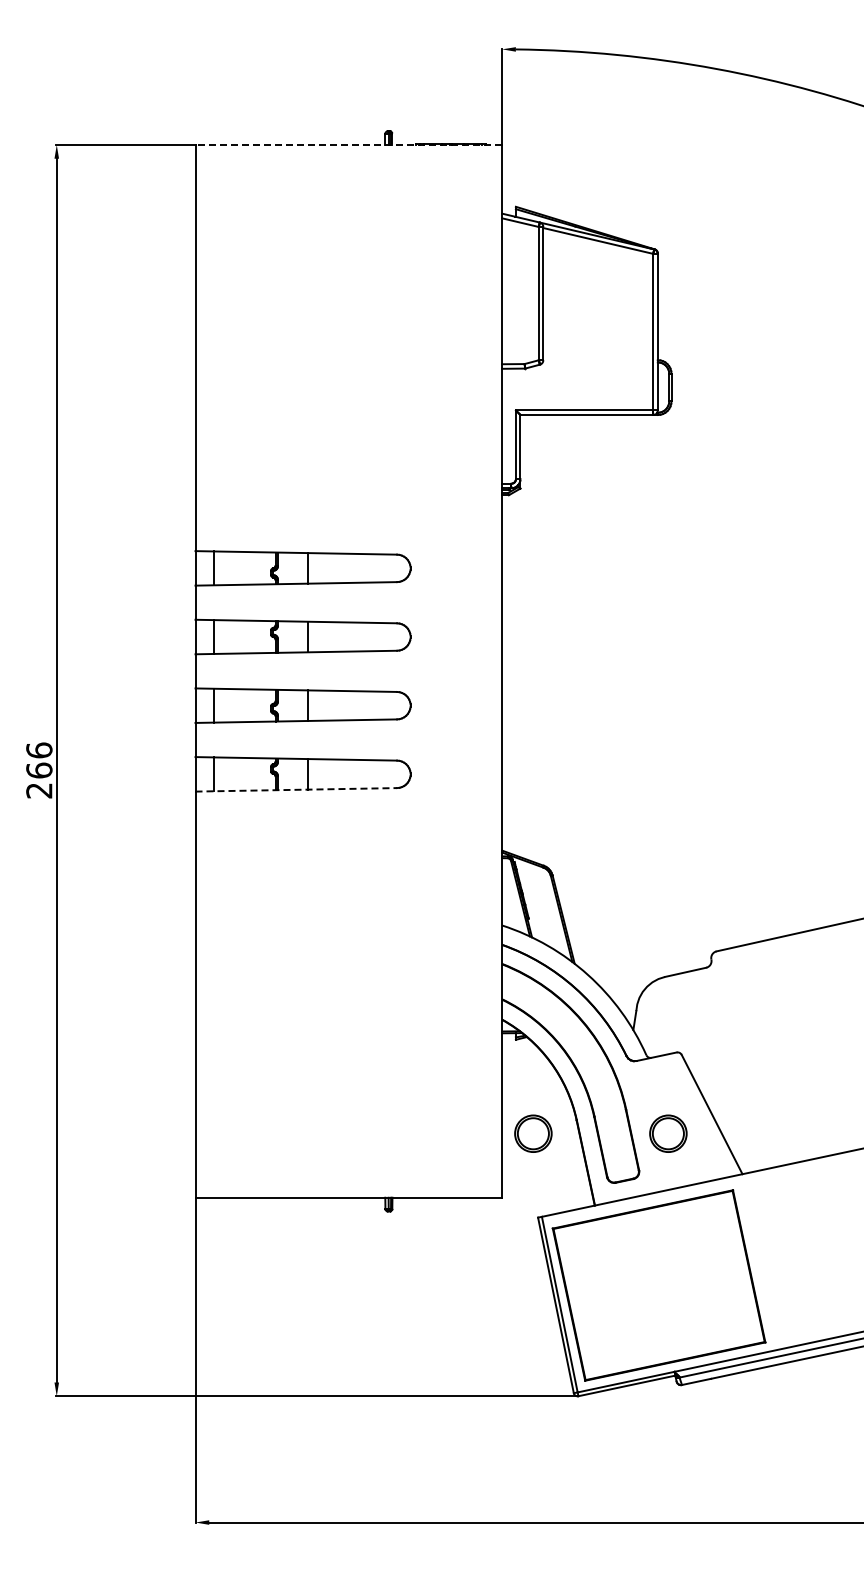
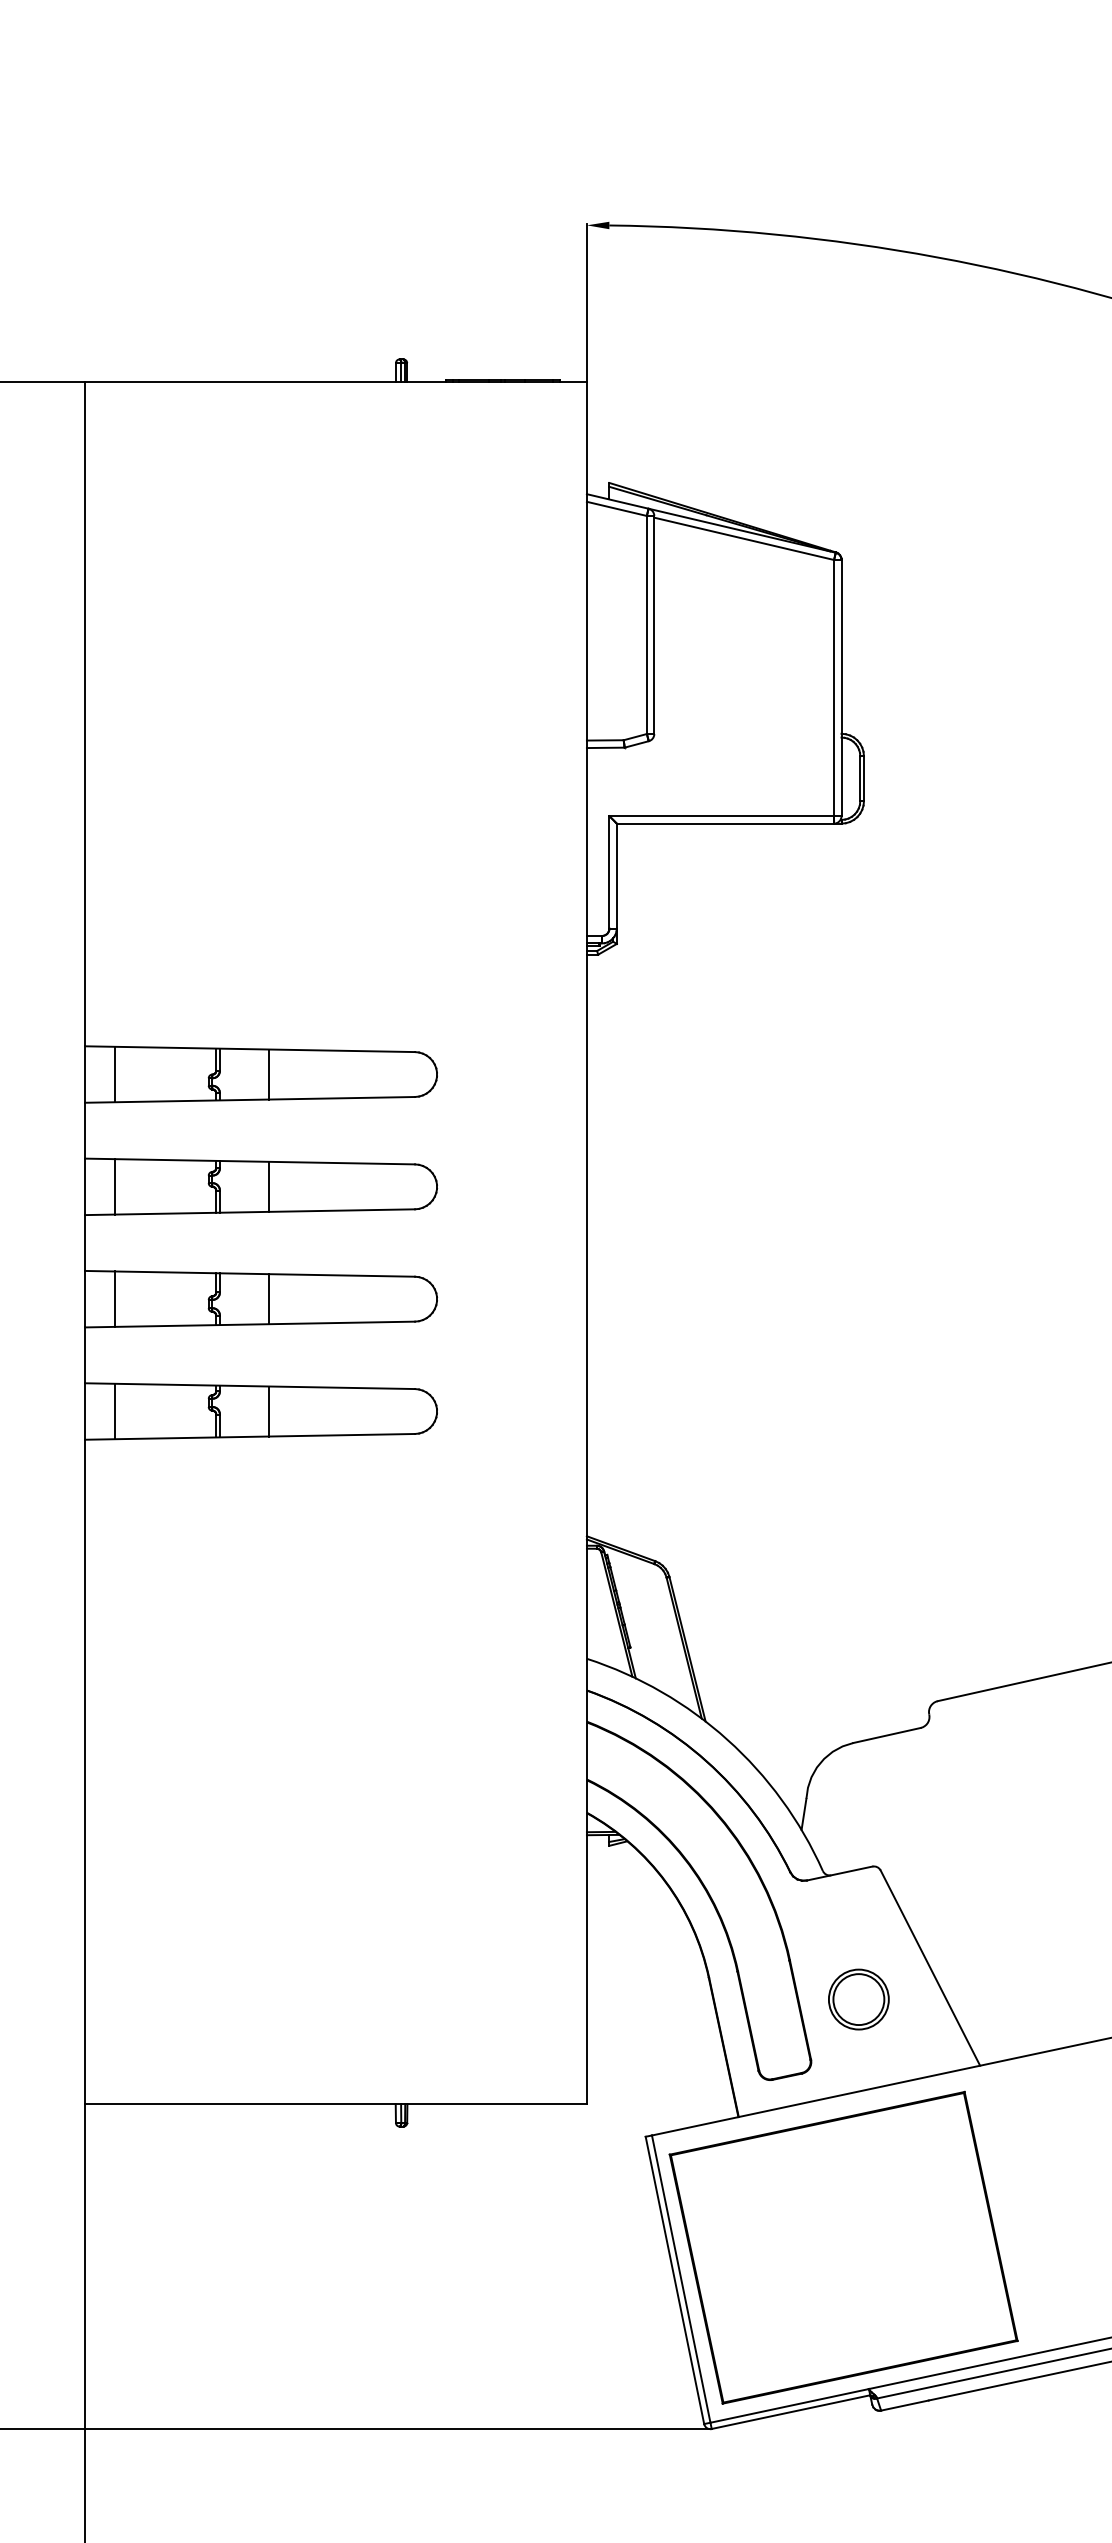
line: (348, 145) -> (335, 382), dashed -> solid
line: (296, 789) -> (250, 1436), dashed -> solid
part: (533, 1133) -> (638, 1999), removed

